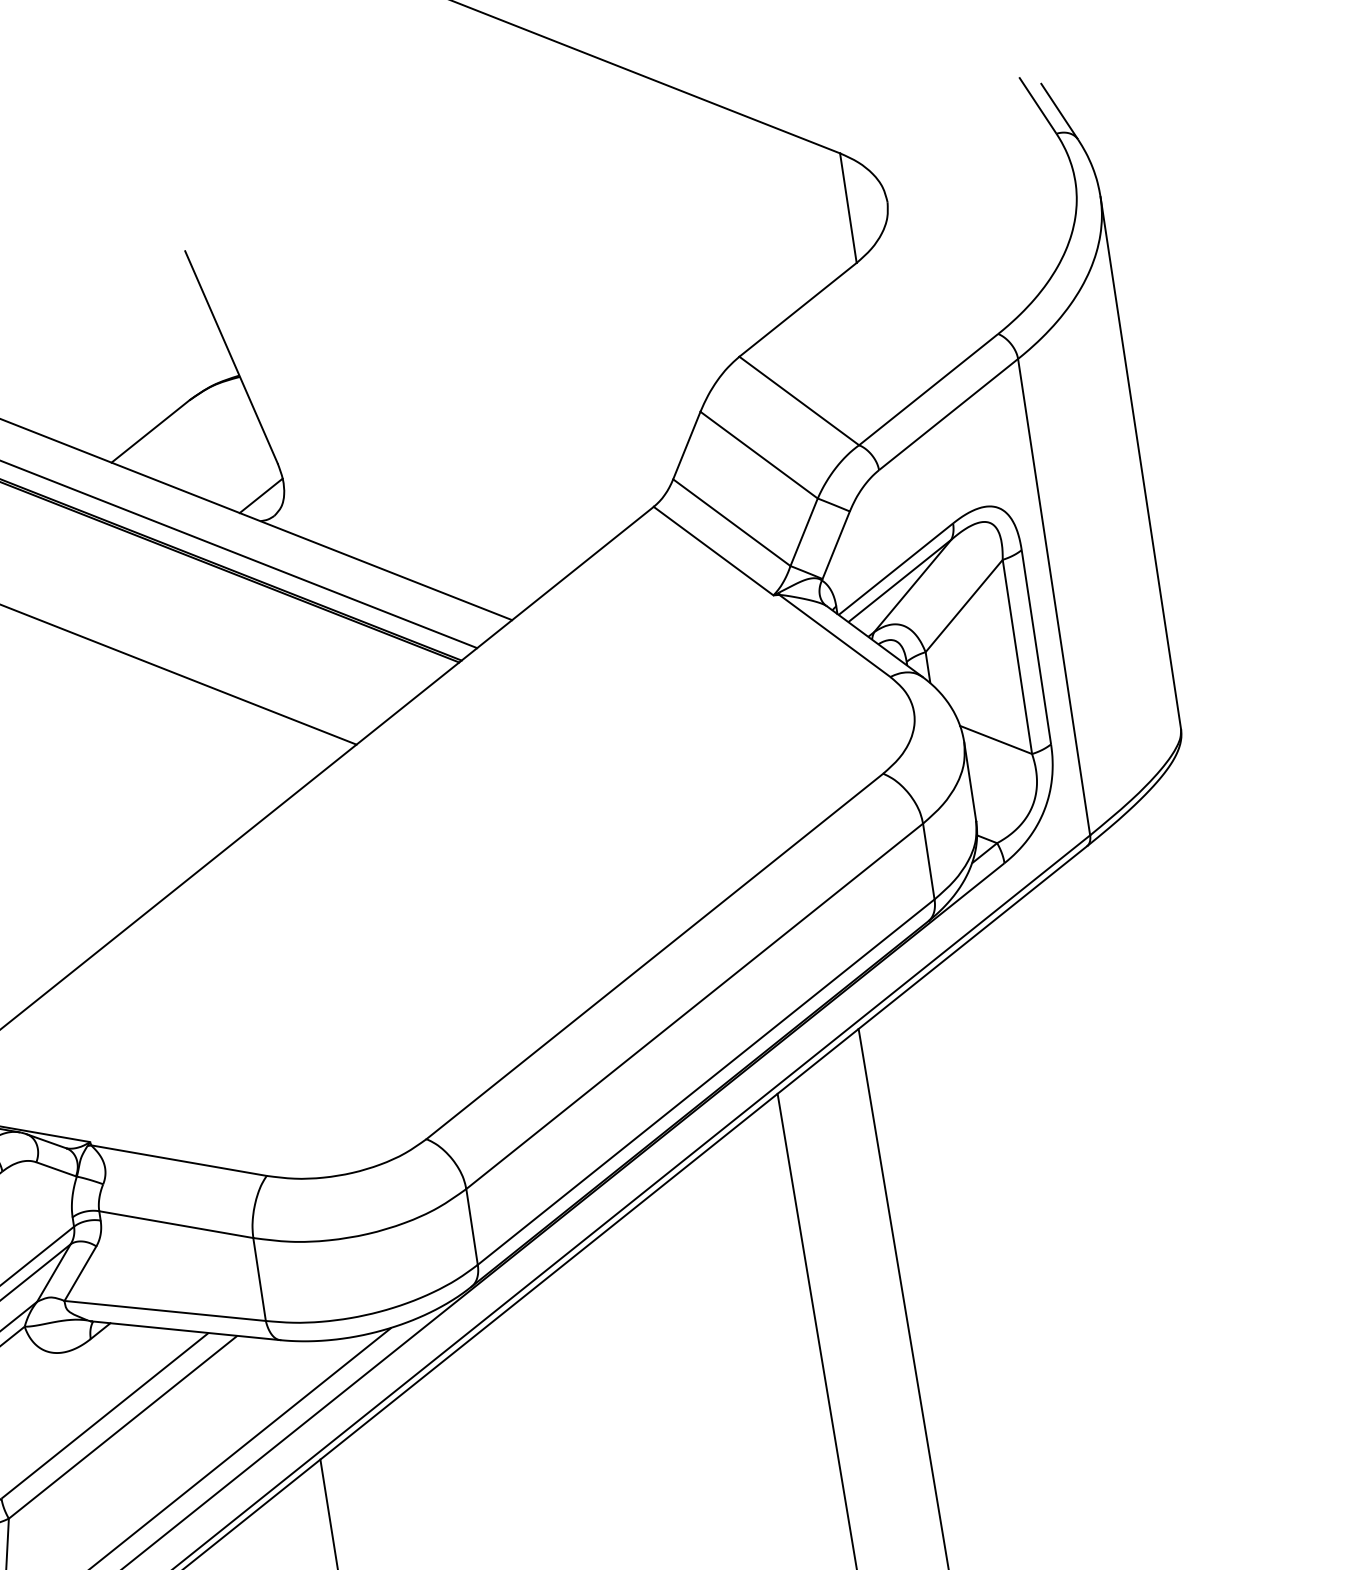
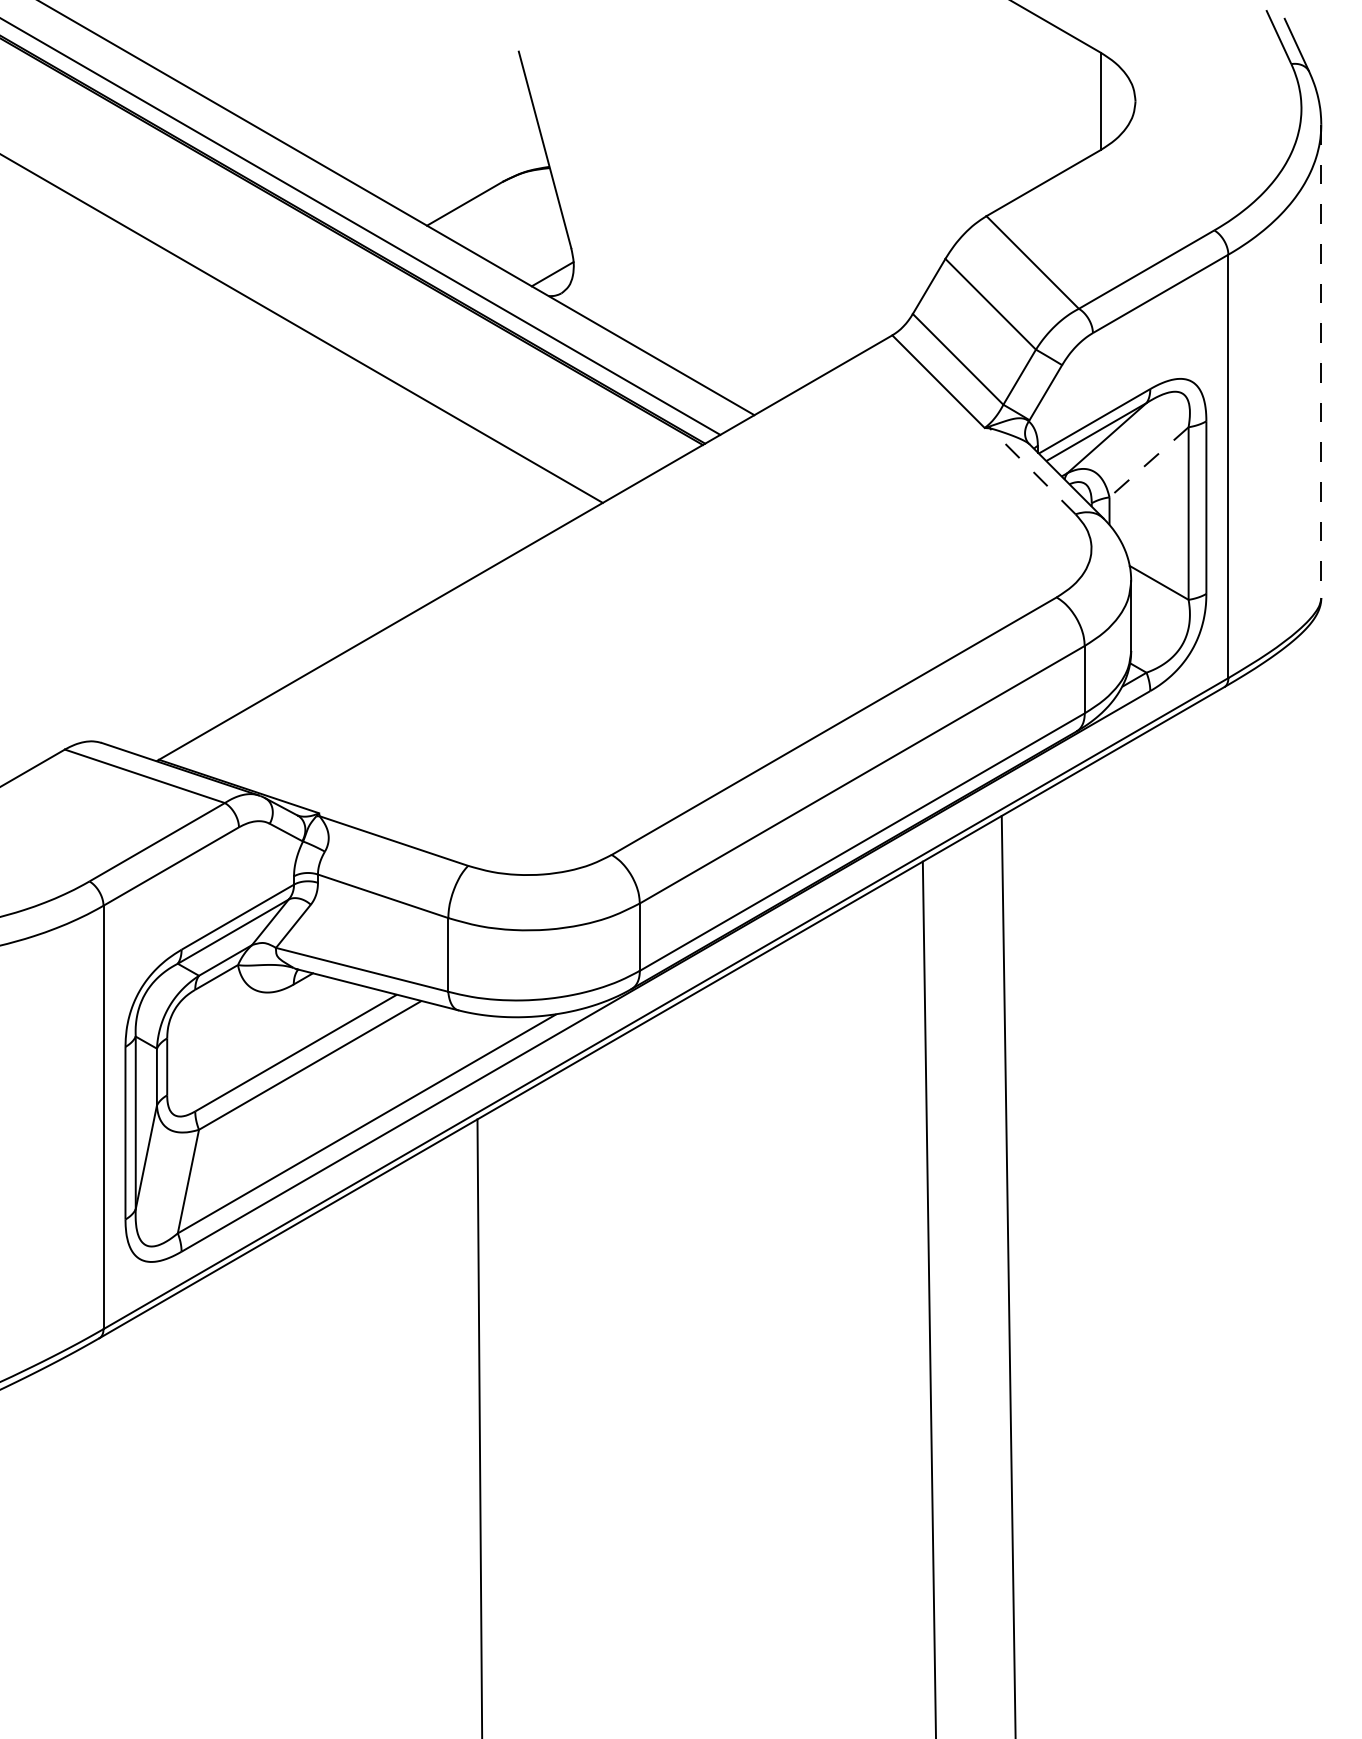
line: (1141, 463) -> (1321, 361), solid -> dashed
line: (964, 606) -> (1149, 462), solid -> dashed
line: (834, 636) -> (1032, 471), solid -> dashed

